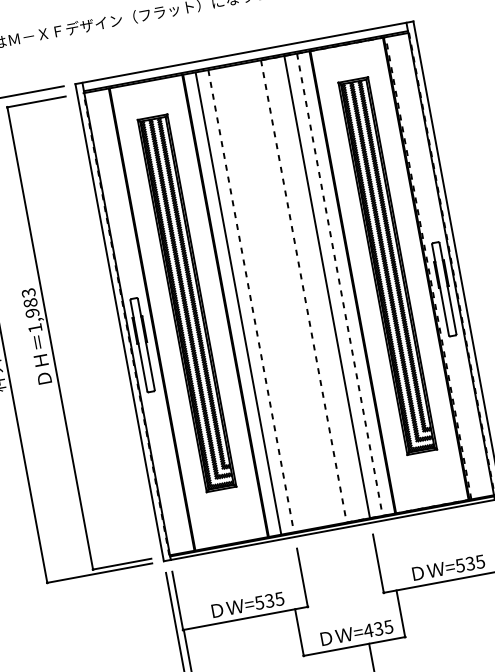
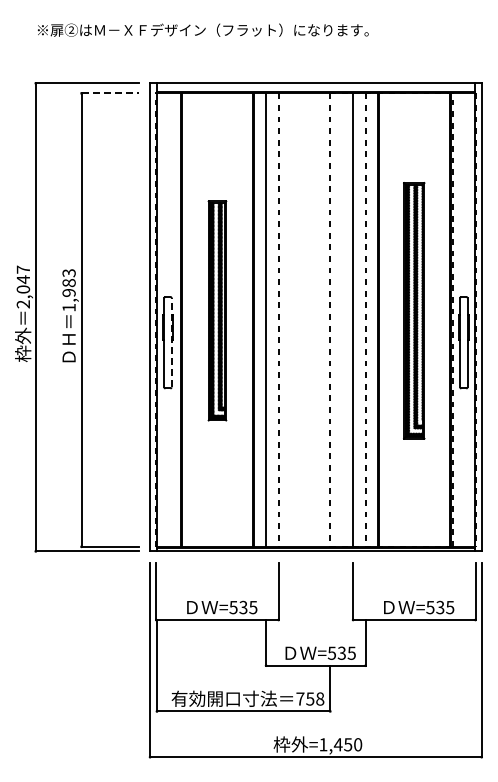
line: (36, 101) -> (110, 93), solid -> dashed
part: (386, 265) -> (413, 310), size x0.7
part: (187, 302) -> (217, 310), size x0.6
line: (146, 344) -> (171, 342), solid -> dashed
text: (367, 630) -> (331, 652), =435 -> =535

